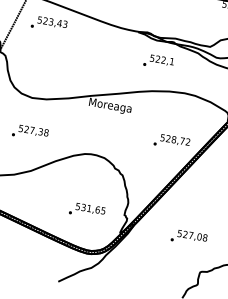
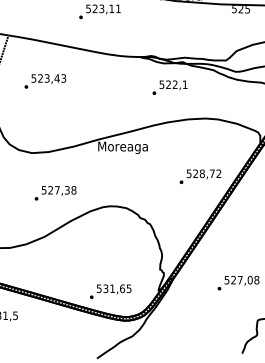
text: (49, 24) -> (45, 81), moved
text: (30, 132) -> (55, 193), moved
text: (87, 210) -> (110, 291), moved

